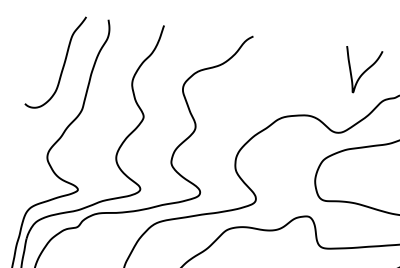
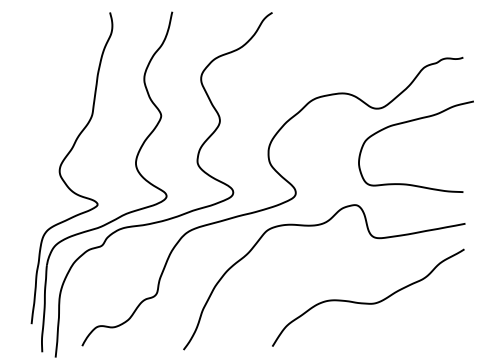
curve: (63, 64) -> (65, 67), removed
curve: (364, 71) -> (399, 37), removed

